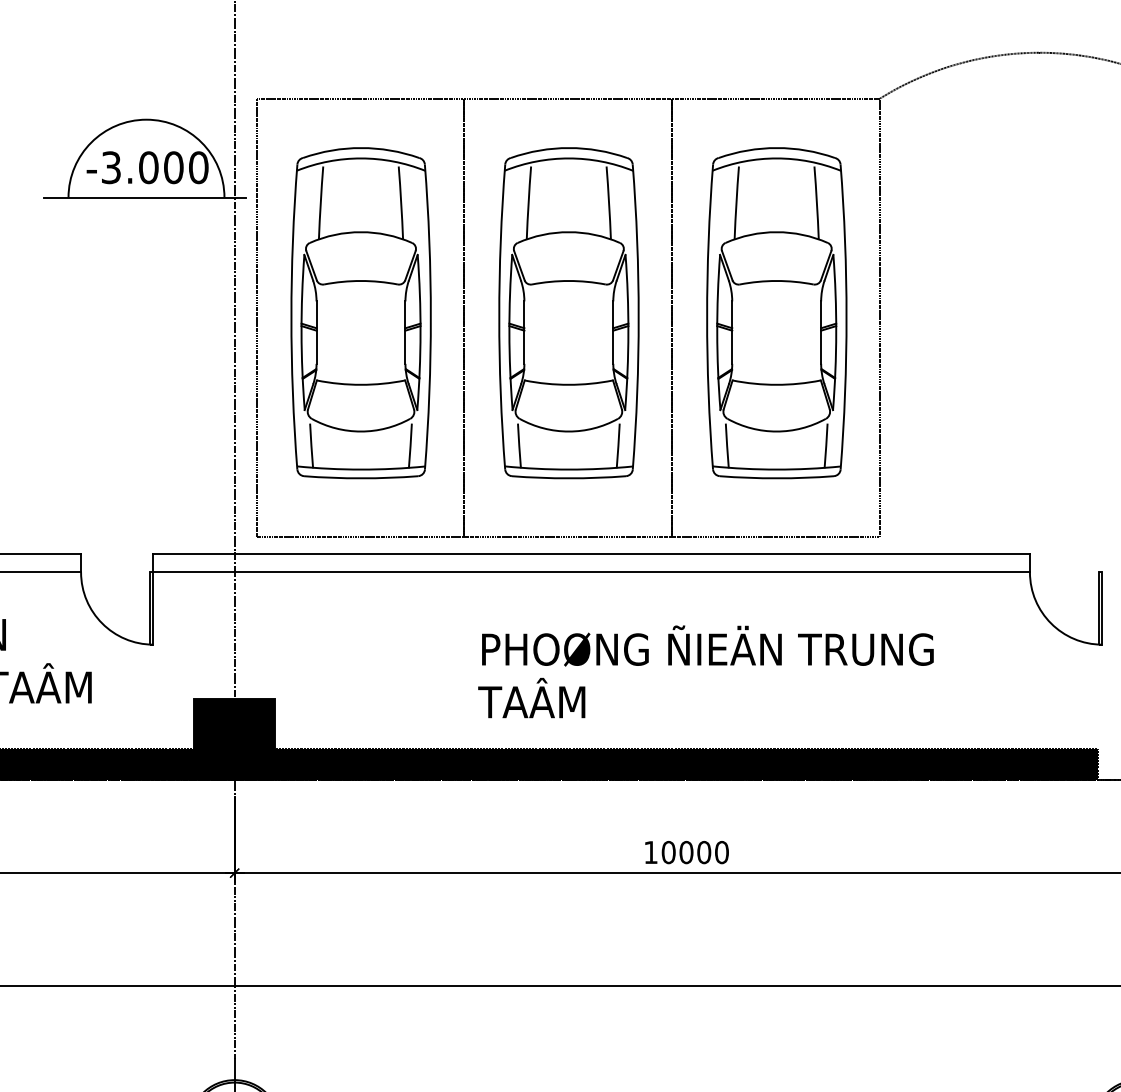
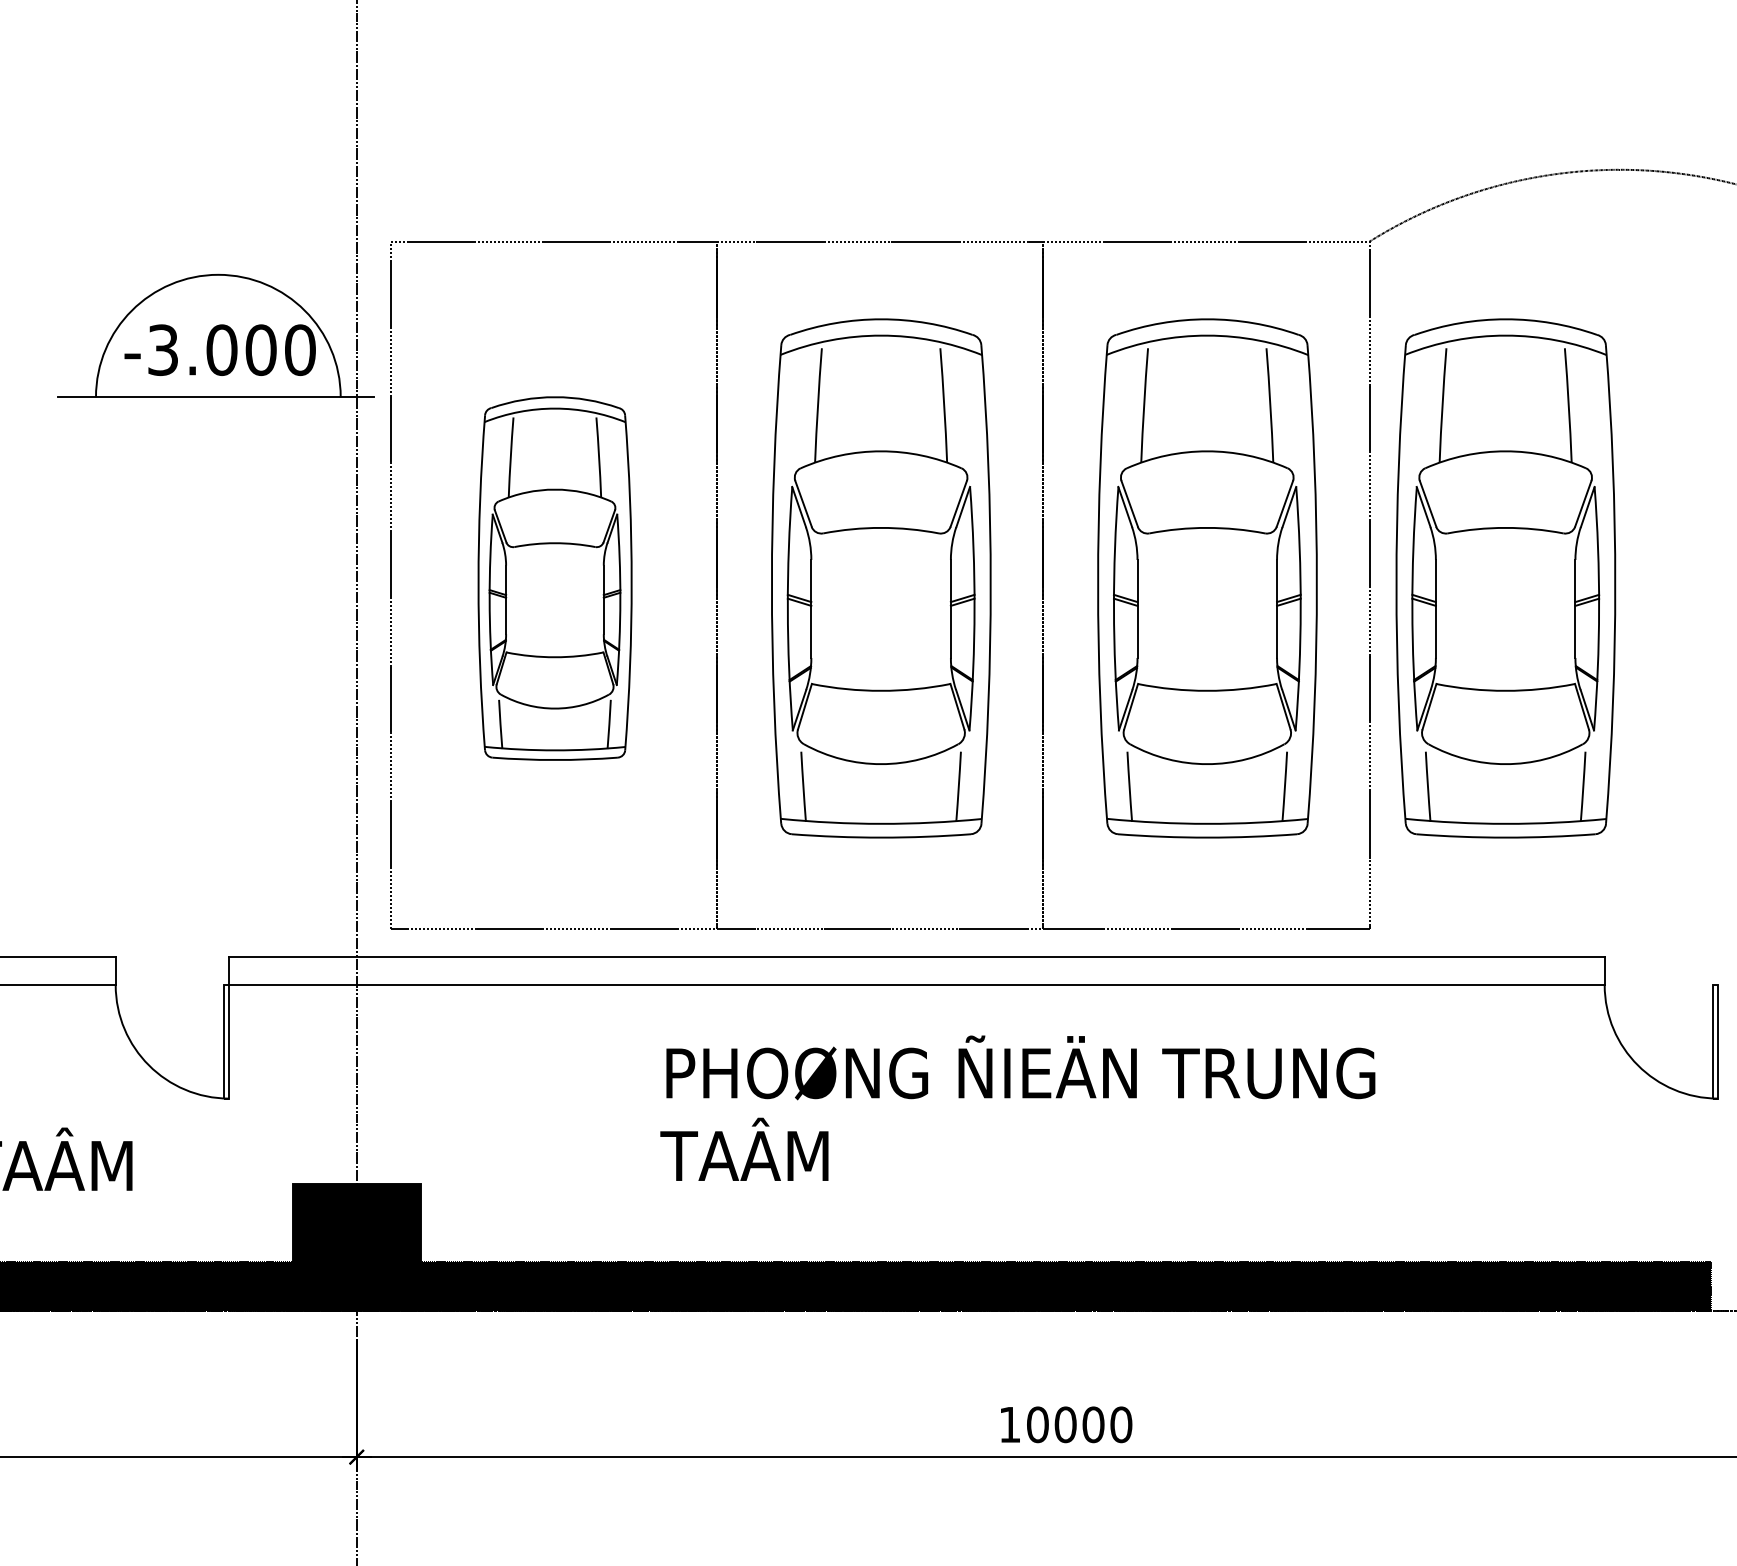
part: (360, 313) -> (554, 578), size x0.7
part: (966, 313) -> (1505, 578), added
text: (705, 671) -> (1017, 1107), moved

